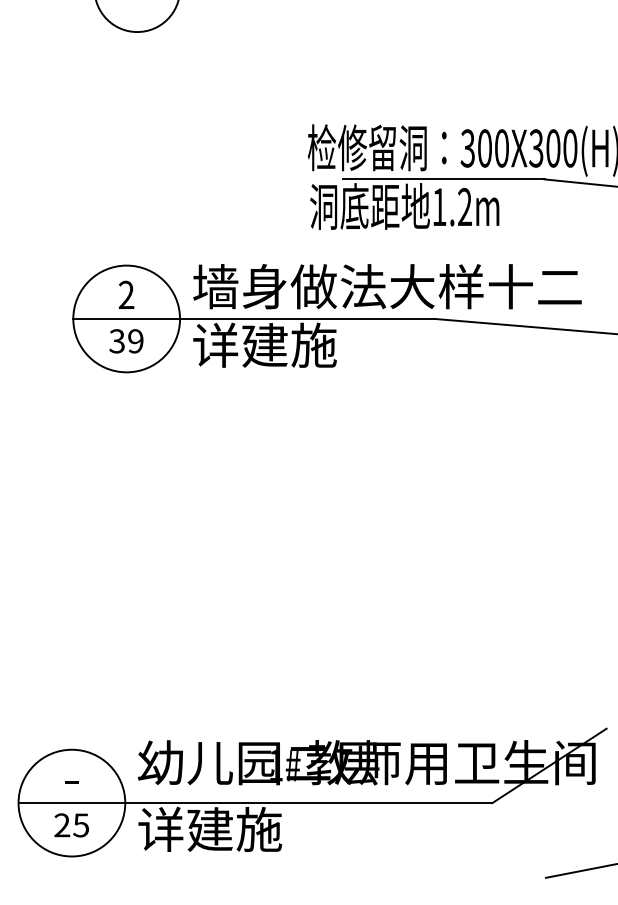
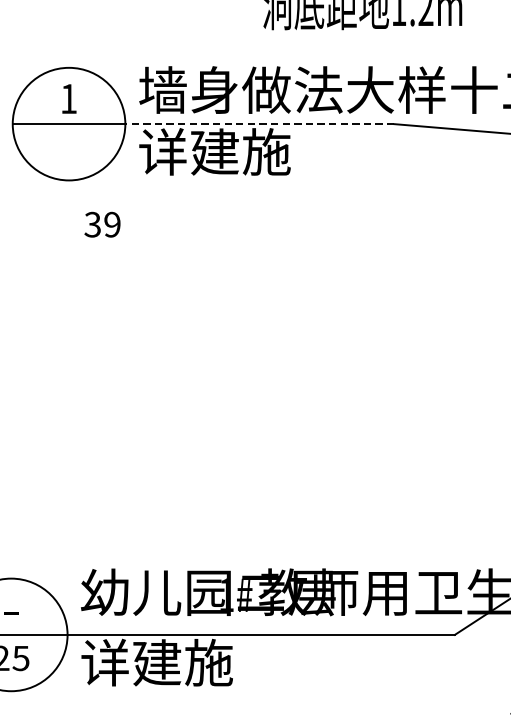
text: (126, 294) -> (68, 98), 2 -> 1
line: (307, 318) -> (259, 123), solid -> dashed
text: (126, 341) -> (102, 224), moved

